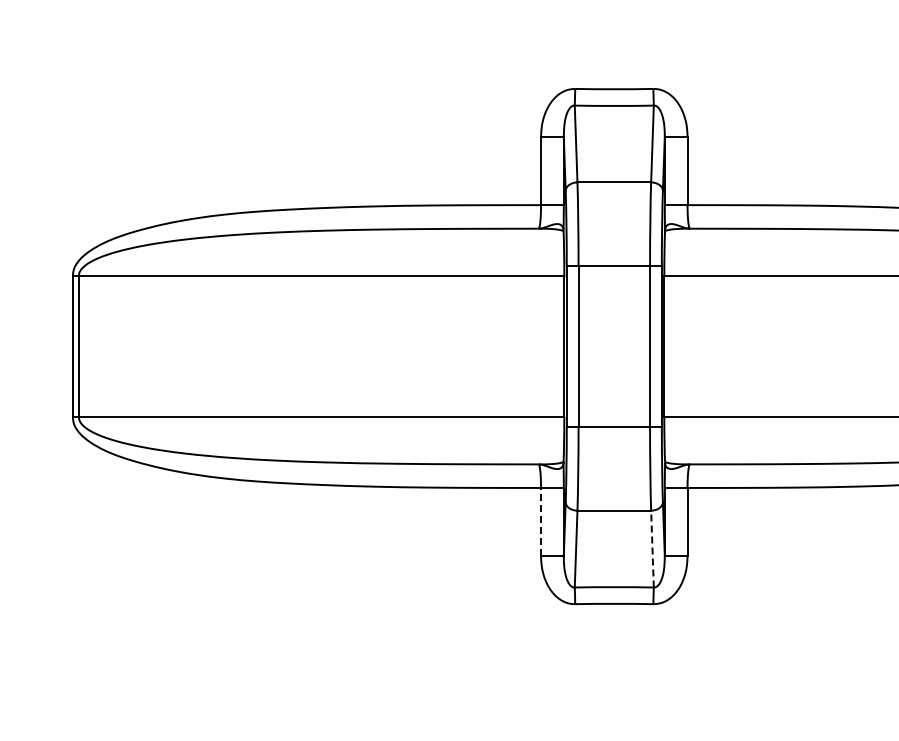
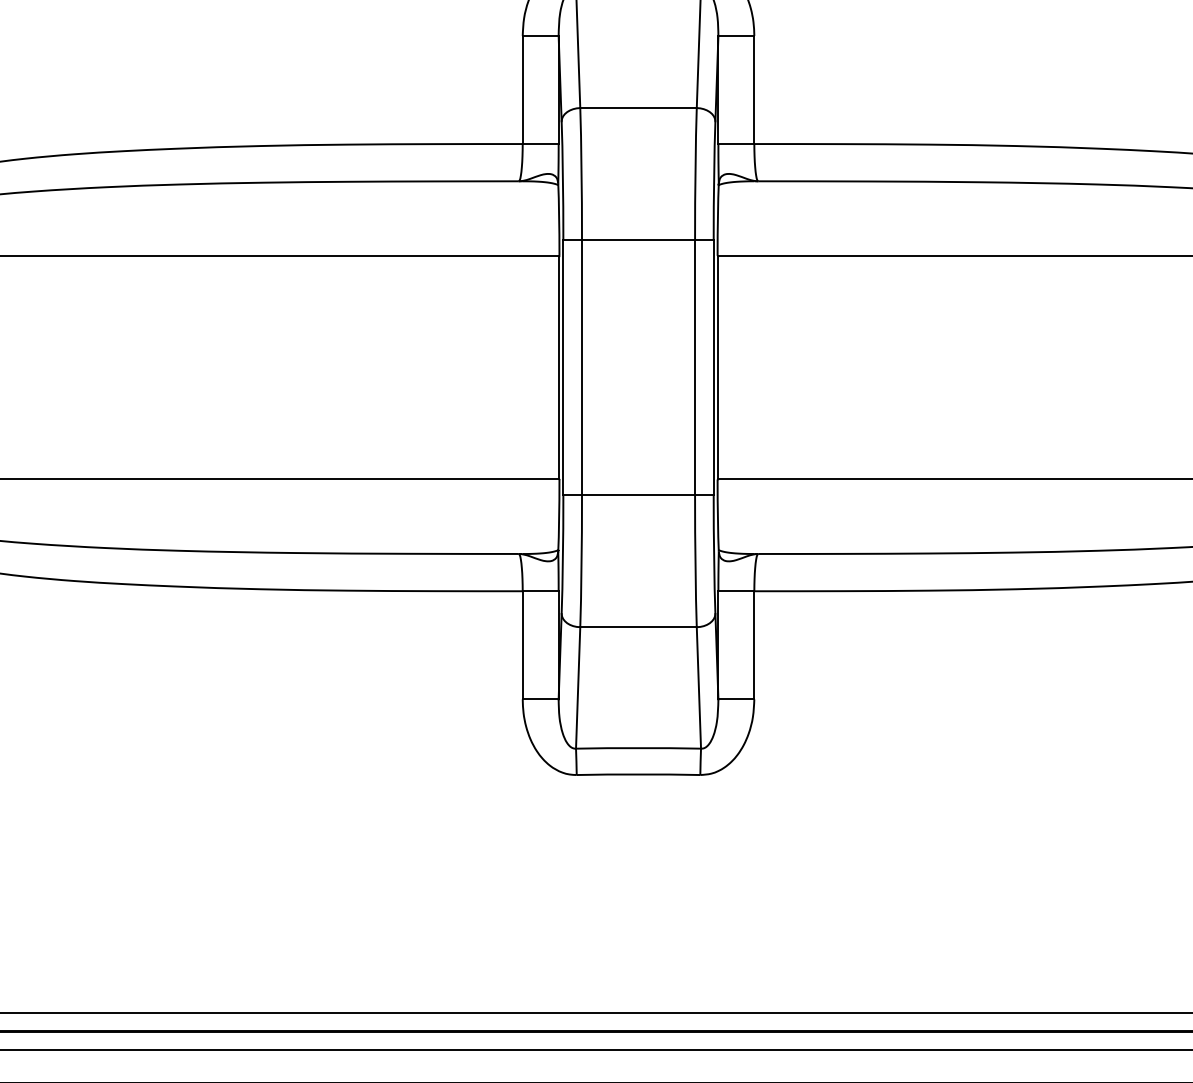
line: (541, 521) -> (523, 644), dashed -> solid
line: (652, 548) -> (698, 686), dashed -> solid

